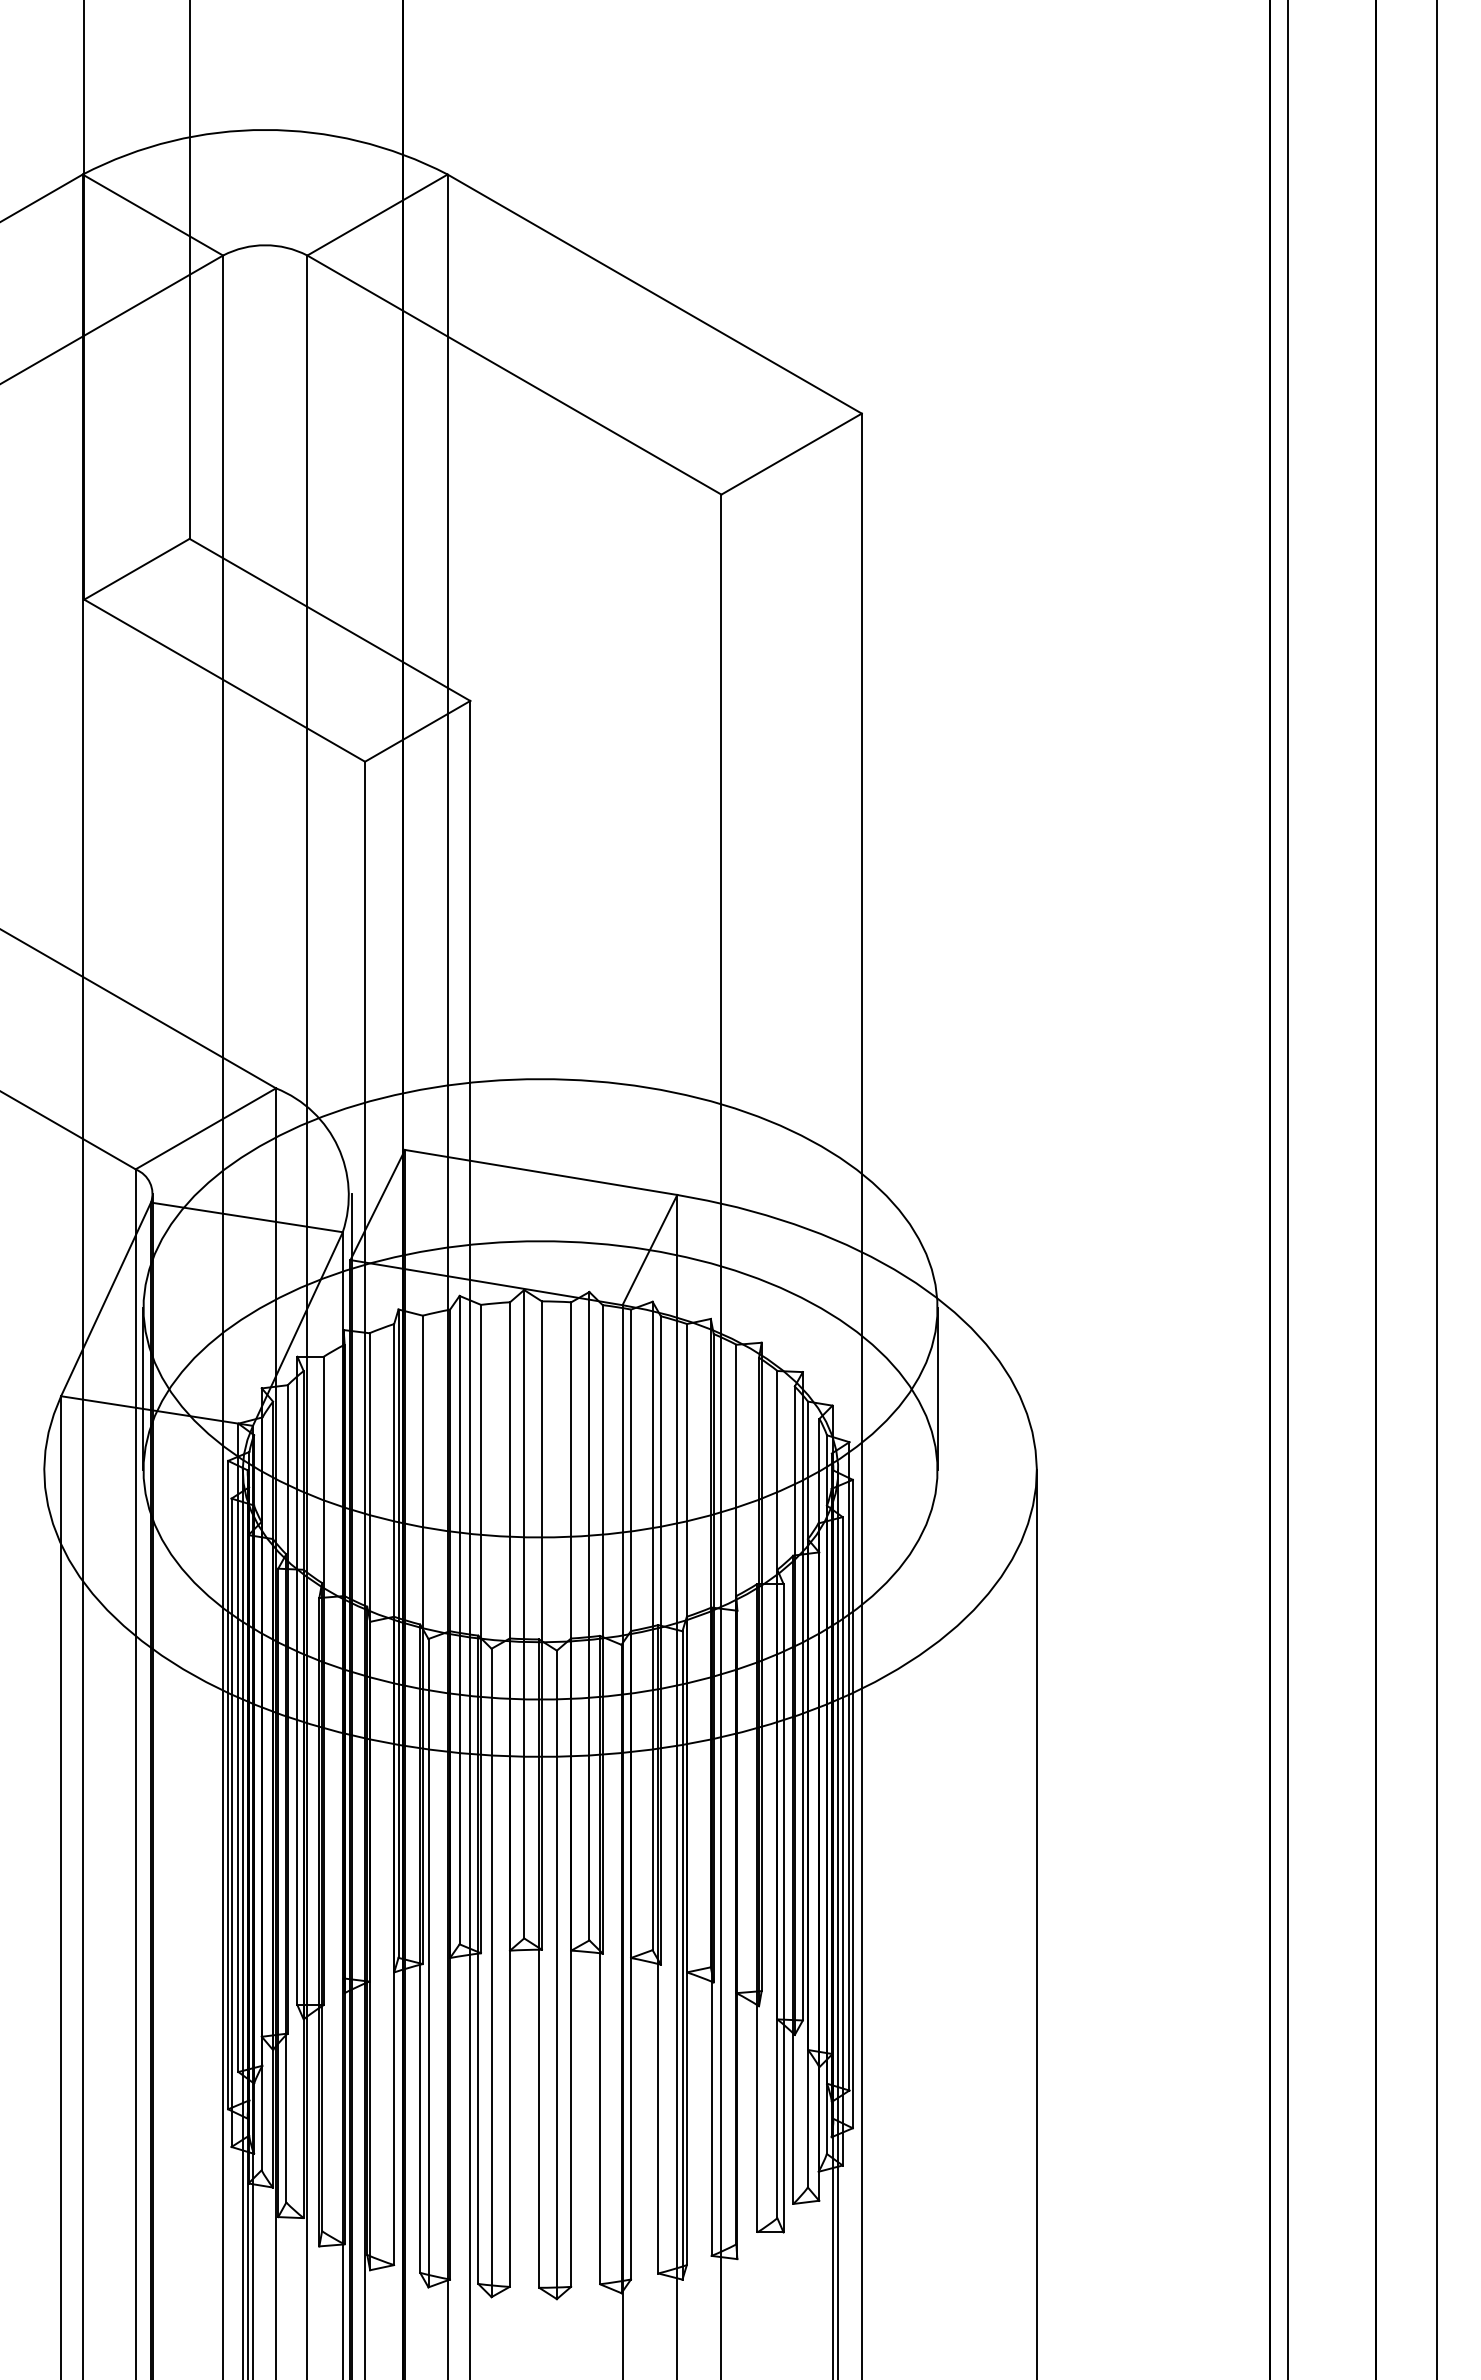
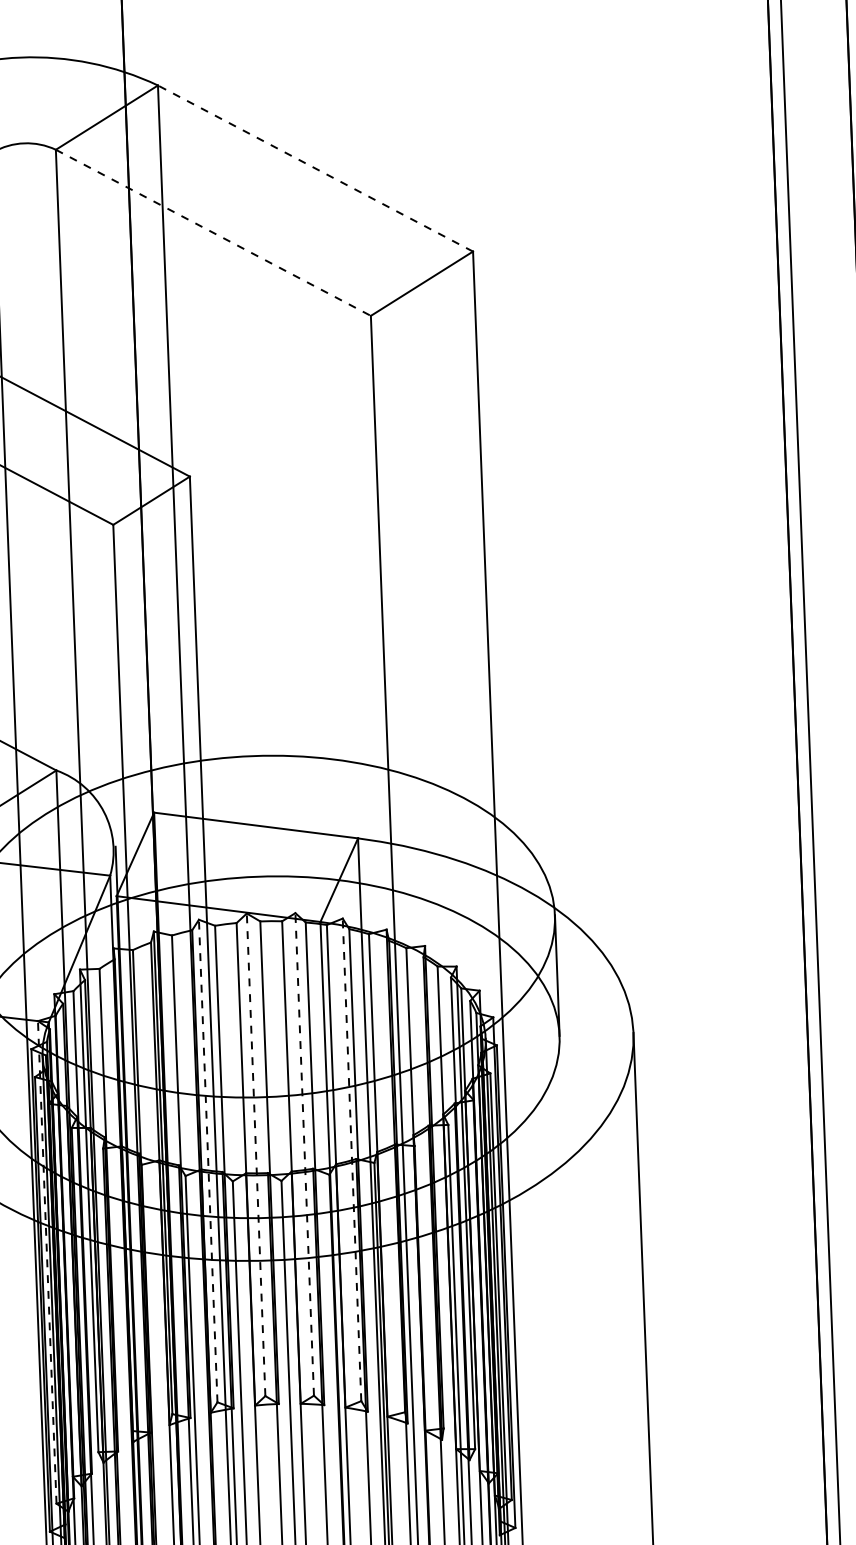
line: (654, 293) -> (315, 168), solid -> dashed
line: (514, 375) -> (213, 233), solid -> dashed
line: (524, 1613) -> (256, 1154), solid -> dashed
line: (589, 1615) -> (304, 1153), solid -> dashed
line: (459, 1619) -> (208, 1160), solid -> dashed
line: (652, 1625) -> (351, 1159), solid -> dashed
line: (238, 1747) -> (47, 1262), solid -> dashed

